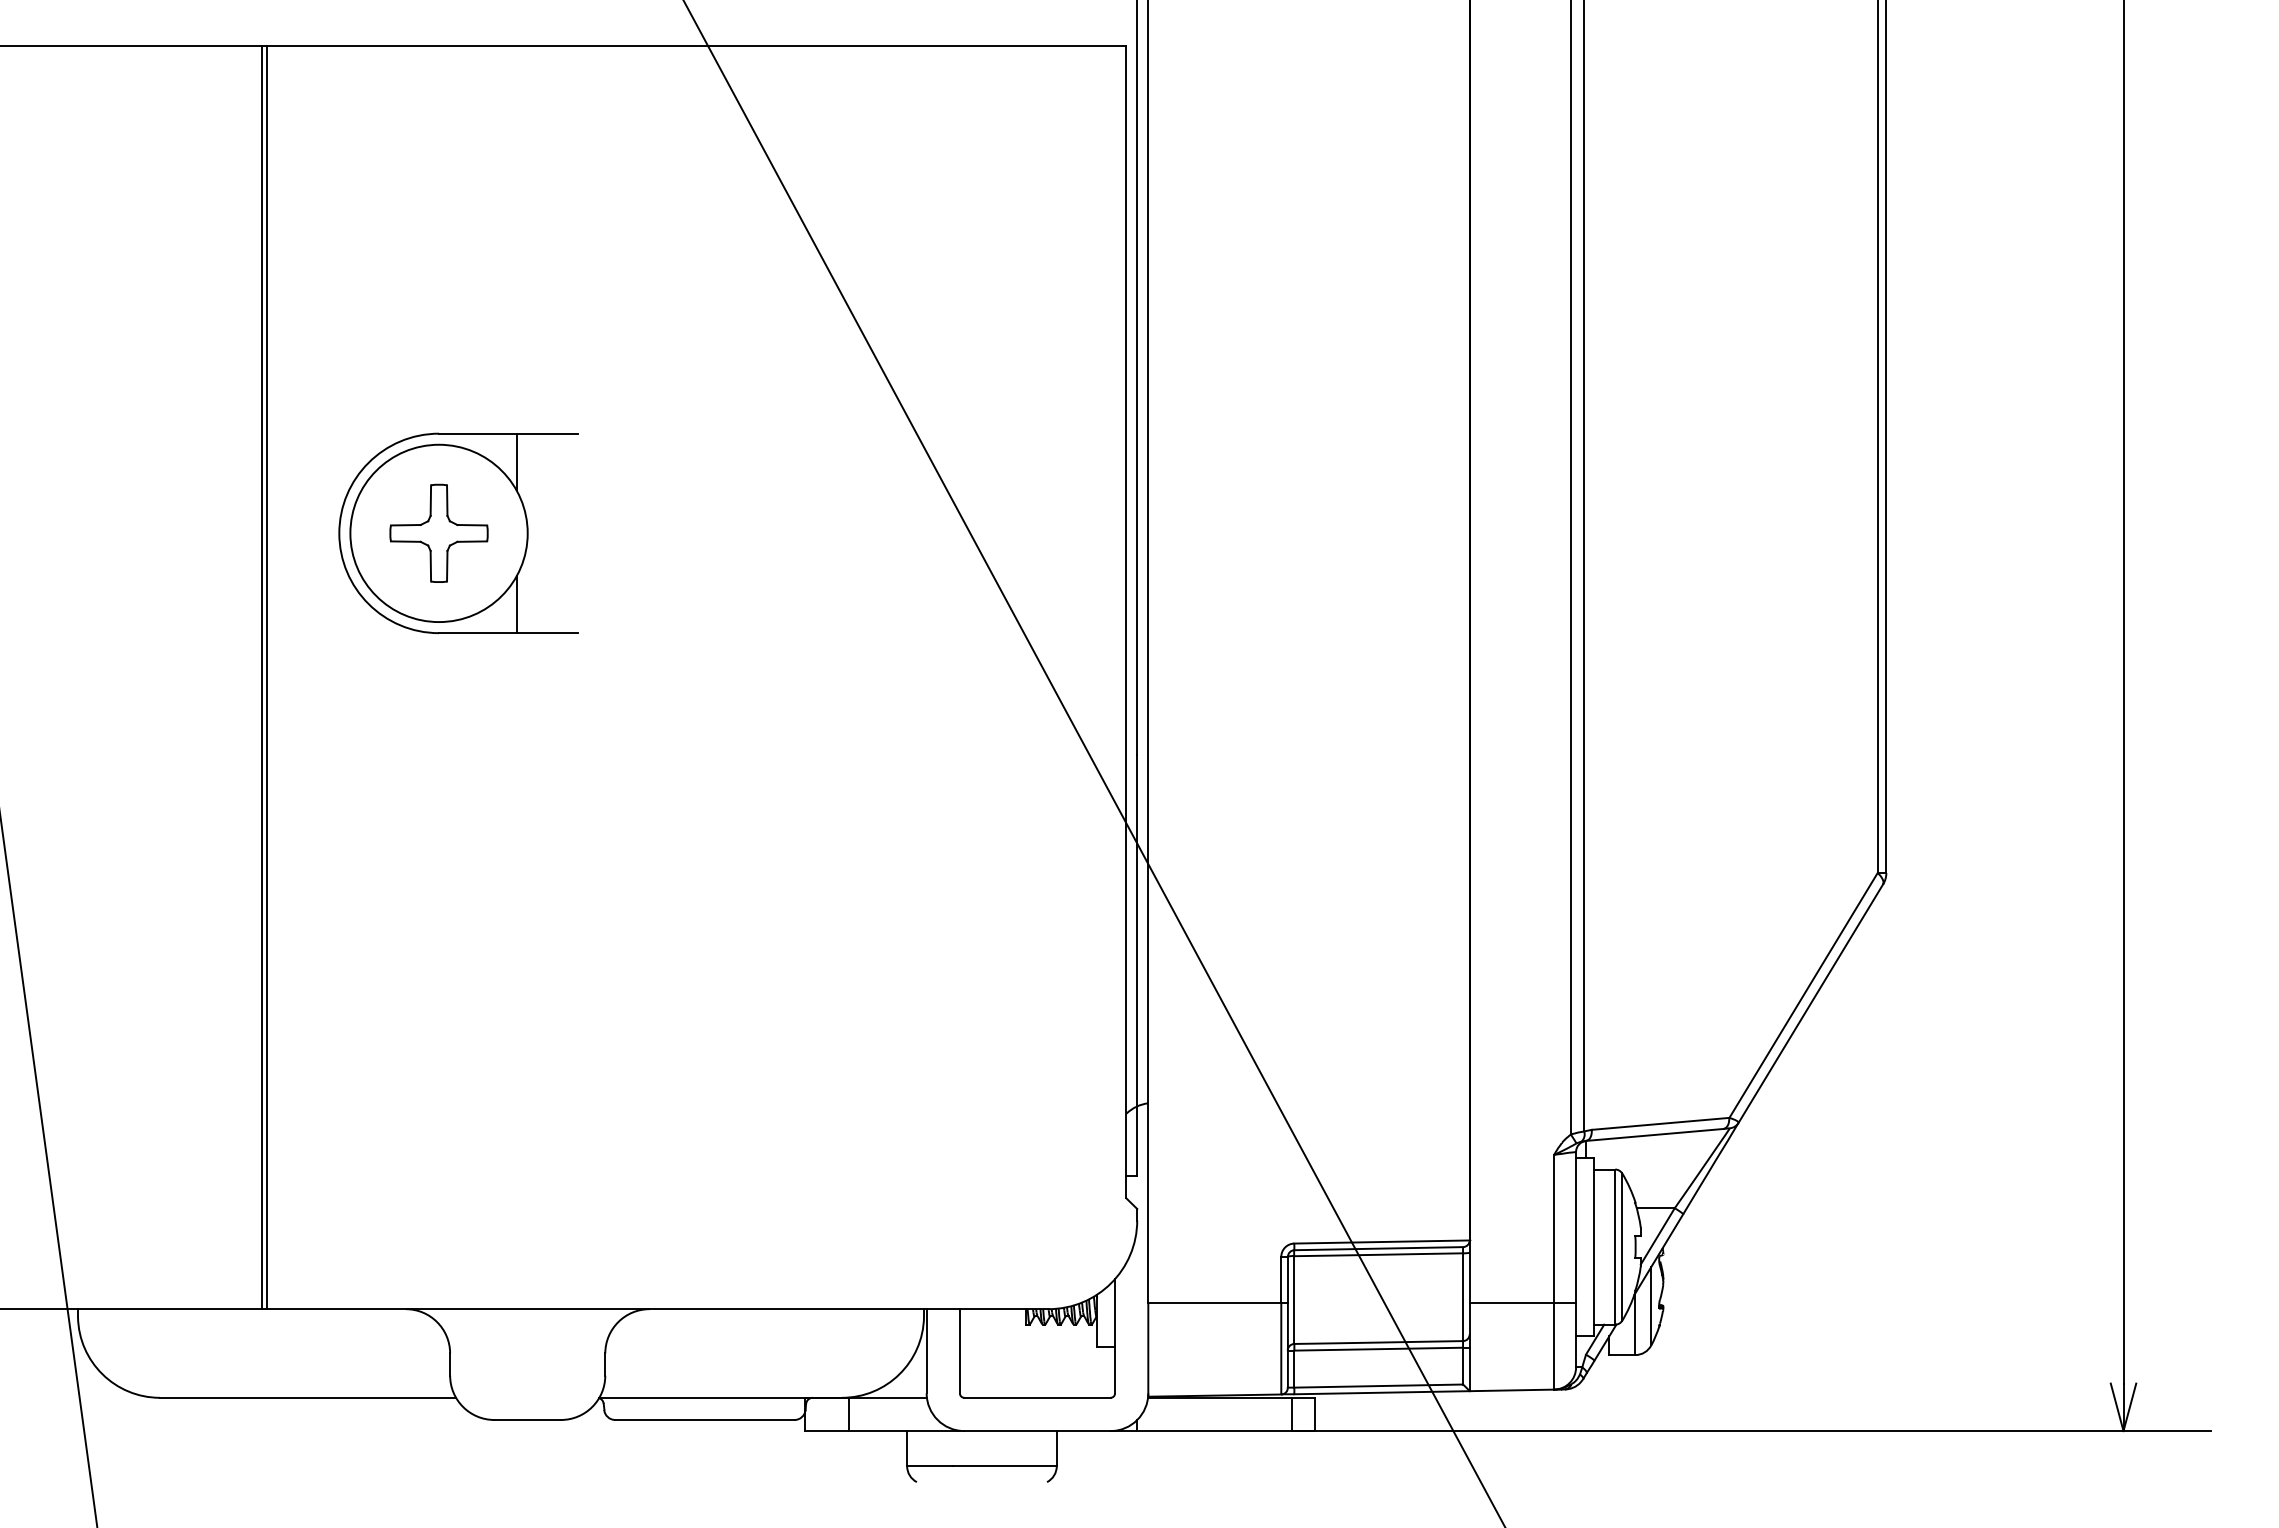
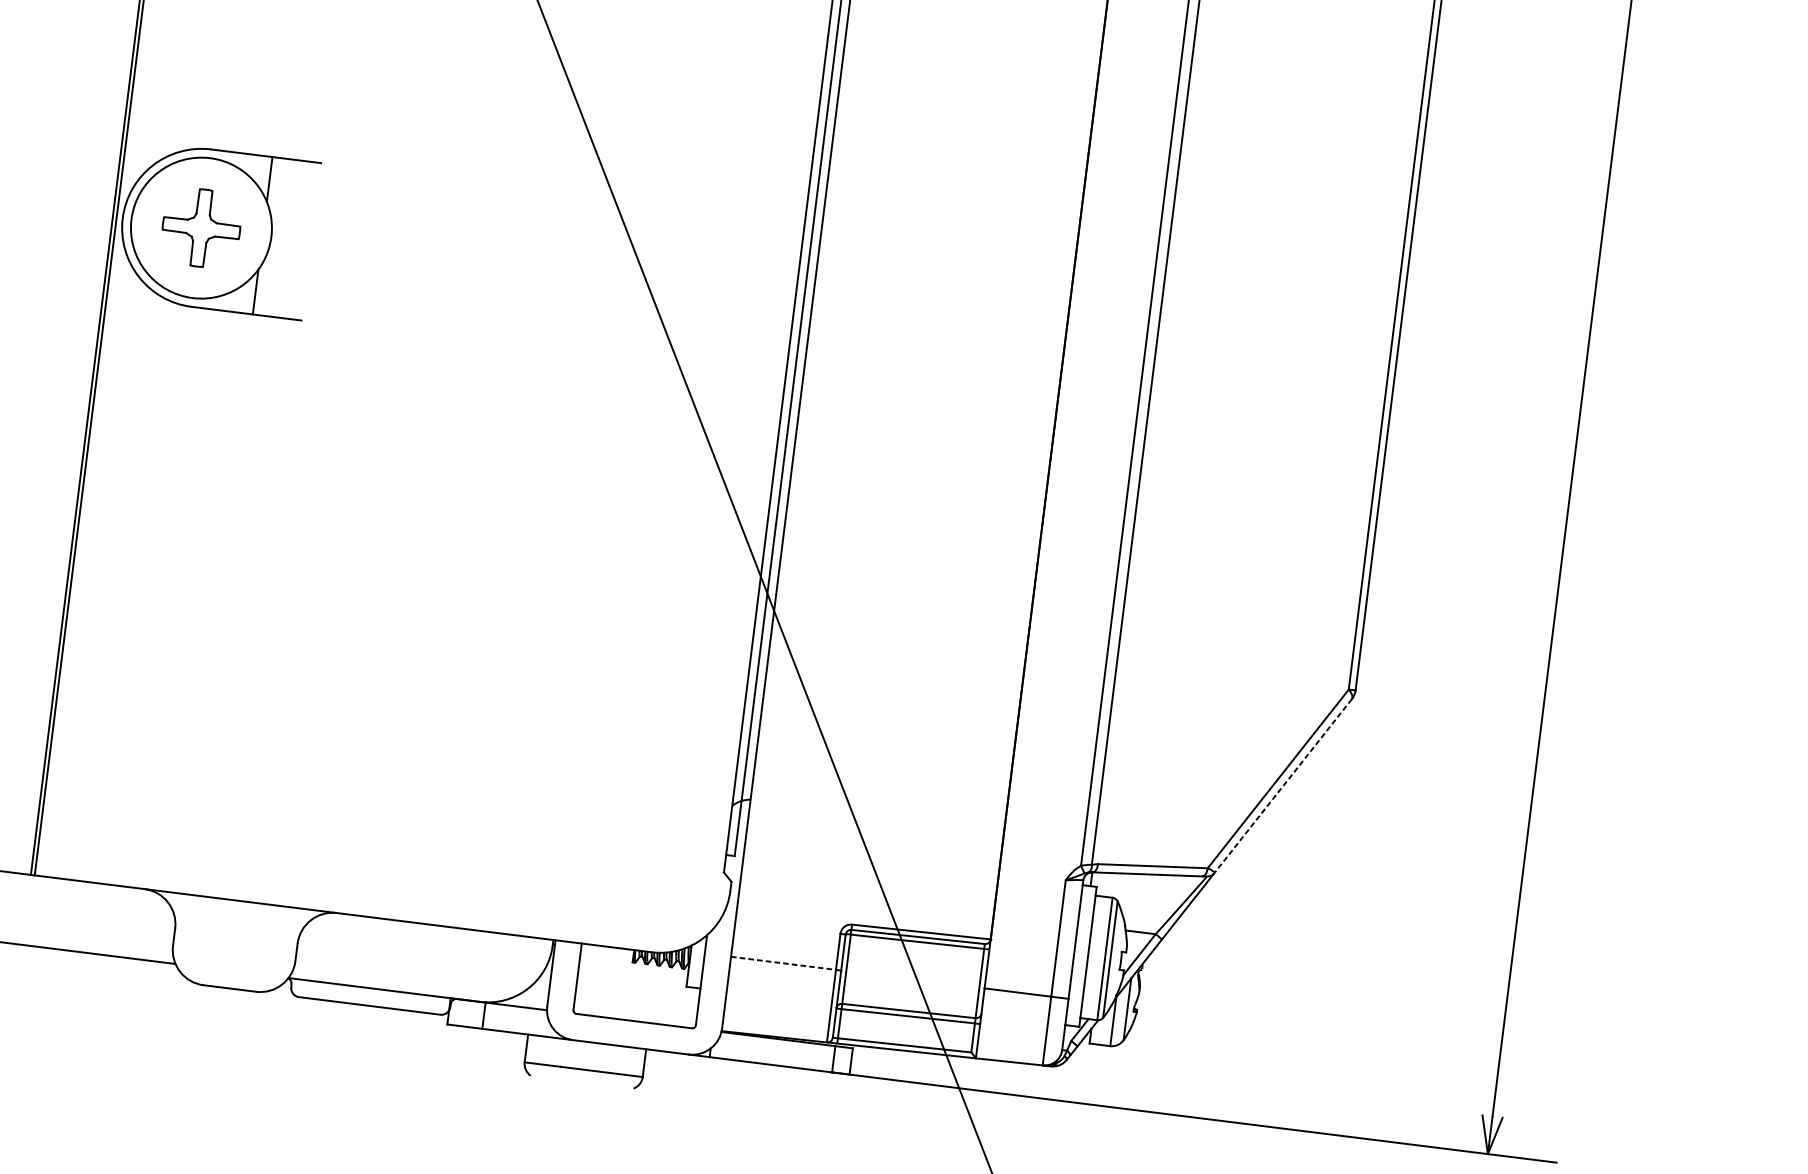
part: (458, 532) -> (216, 229), moved
line: (1810, 1004) -> (1282, 786), solid -> dashed
line: (1215, 1302) -> (784, 963), solid -> dashed

